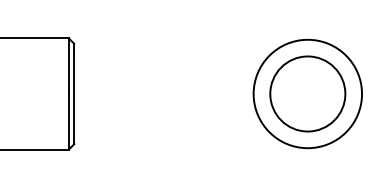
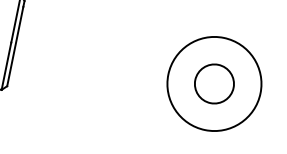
circle: (307, 93) -> (214, 83), size x0.6

